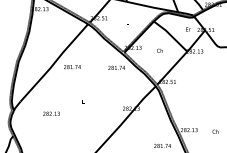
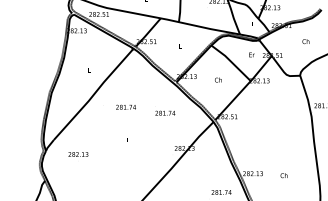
text: (71, 66) -> (125, 106), moved
text: (116, 67) -> (165, 112), moved
text: (51, 113) -> (78, 154), moved

